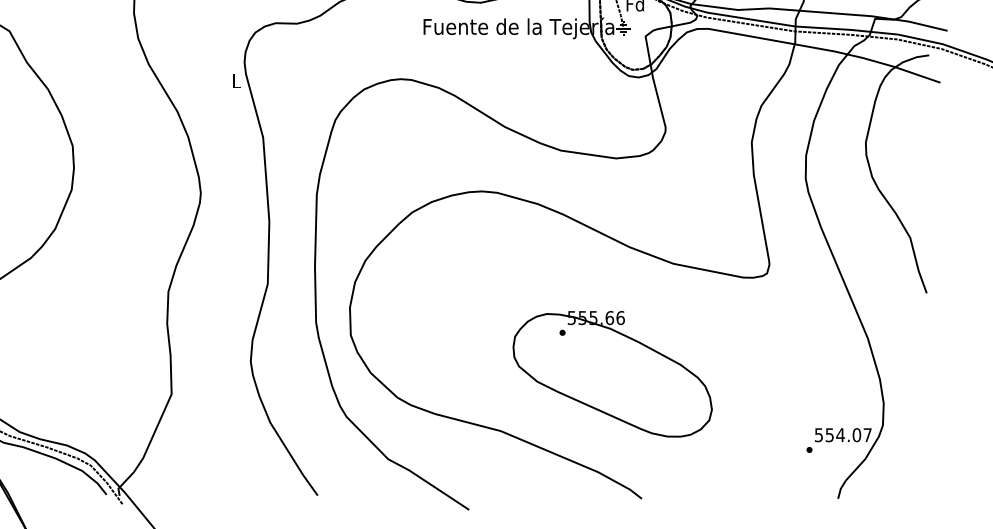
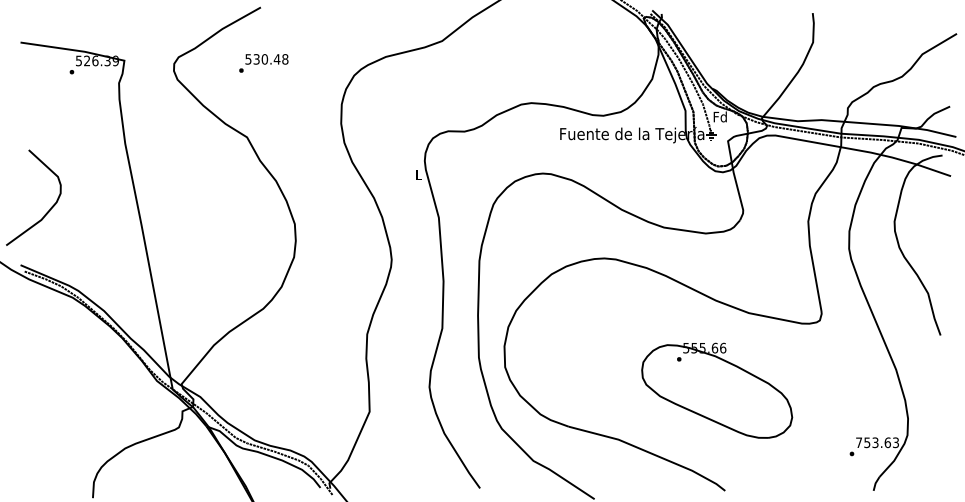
part: (613, 374) -> (717, 390), moved
text: (843, 434) -> (877, 442), 554.07 -> 753.63

